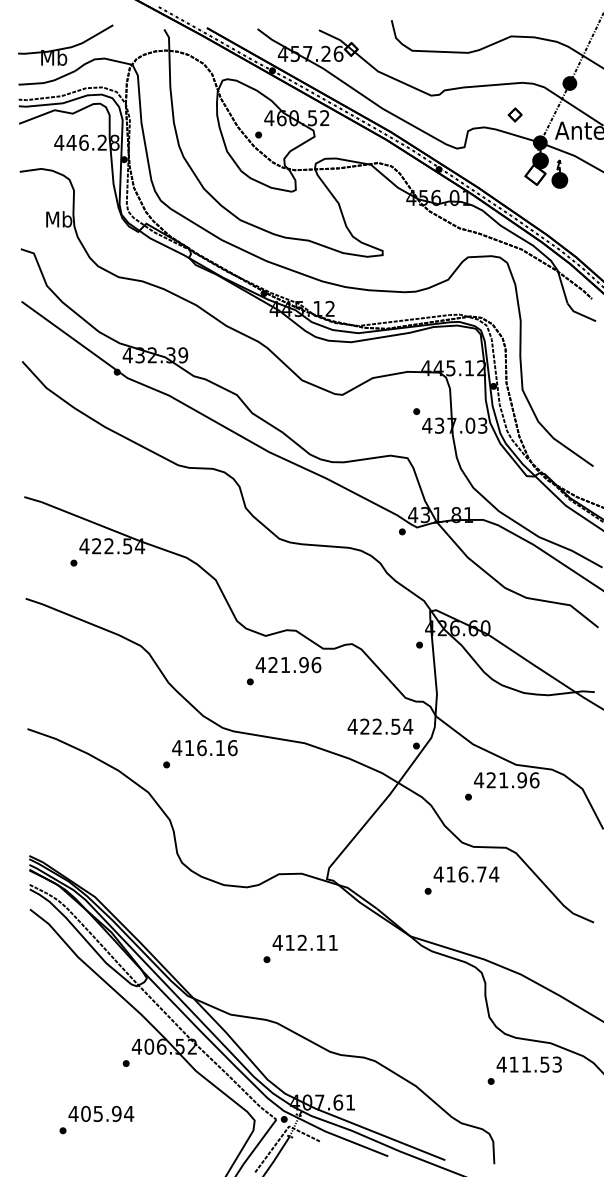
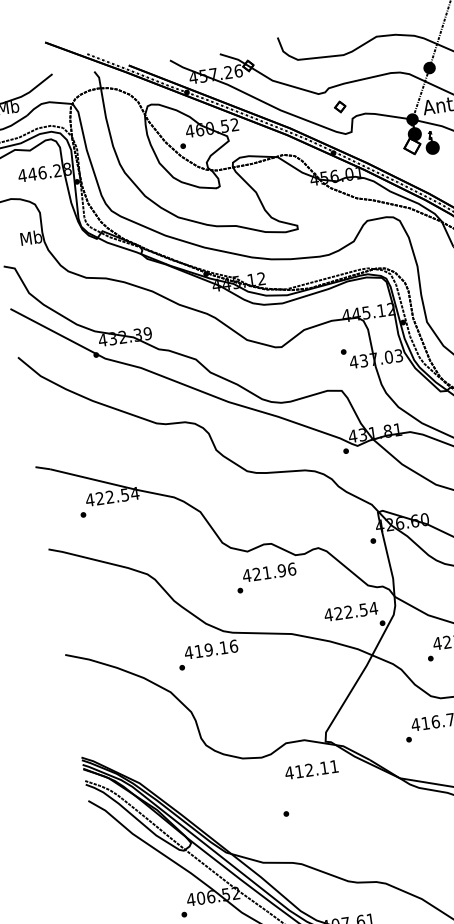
part: (514, 114) -> (339, 106), moved
text: (201, 748) -> (208, 650), 416.16 -> 419.16
text: (304, 942) -> (311, 769), moved

